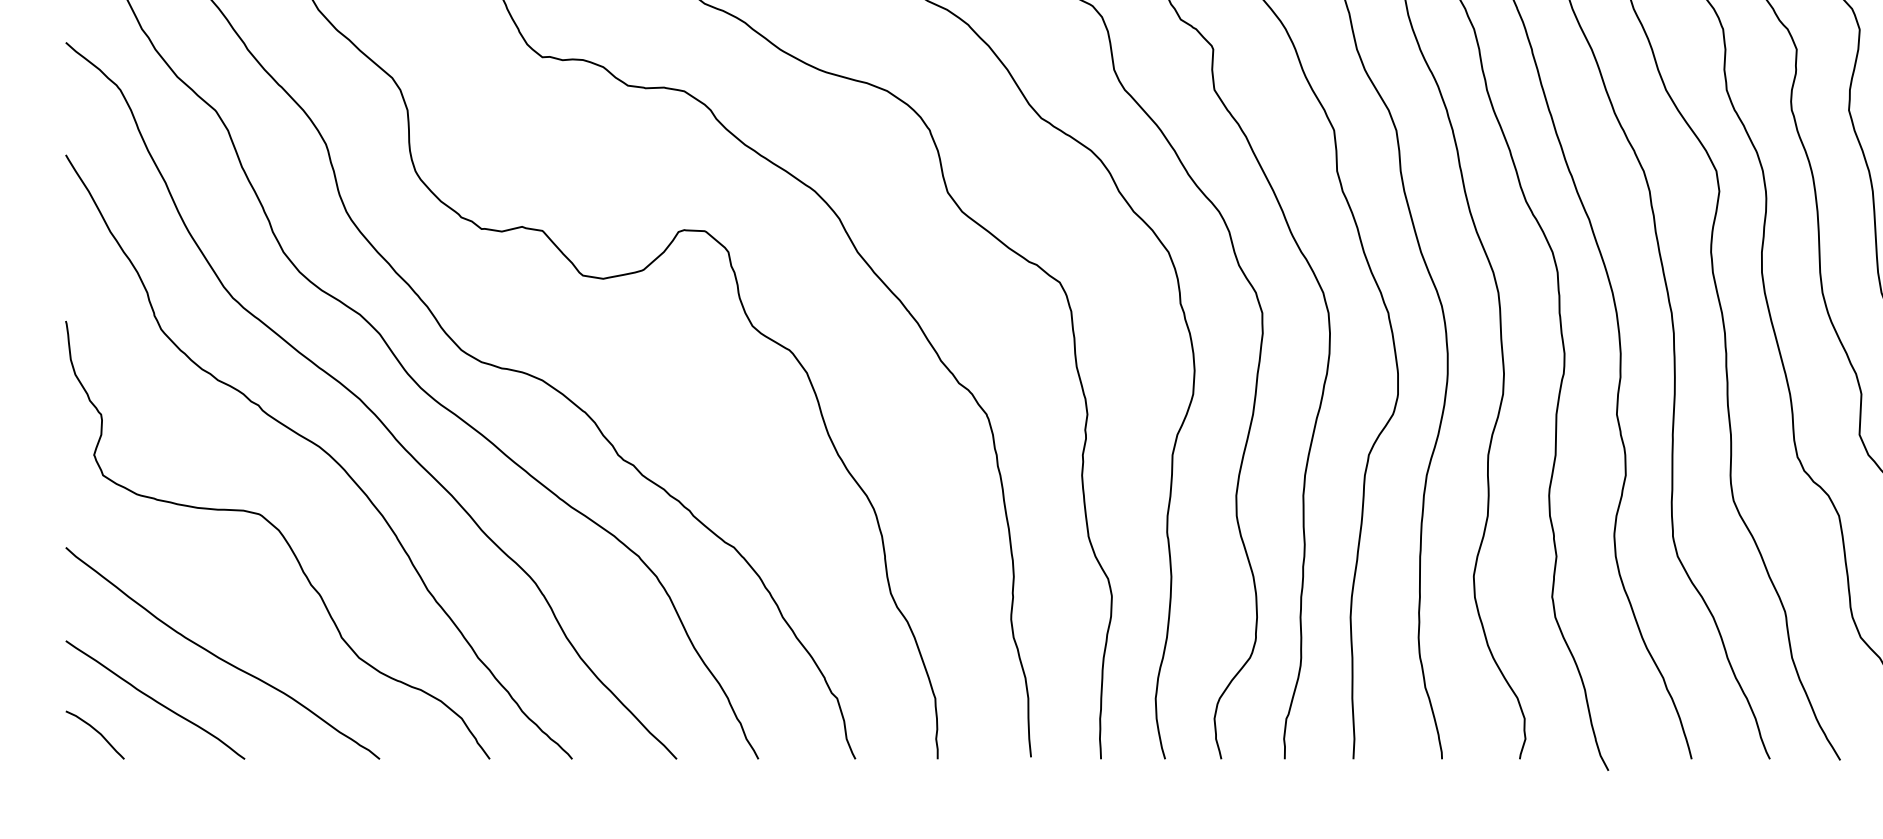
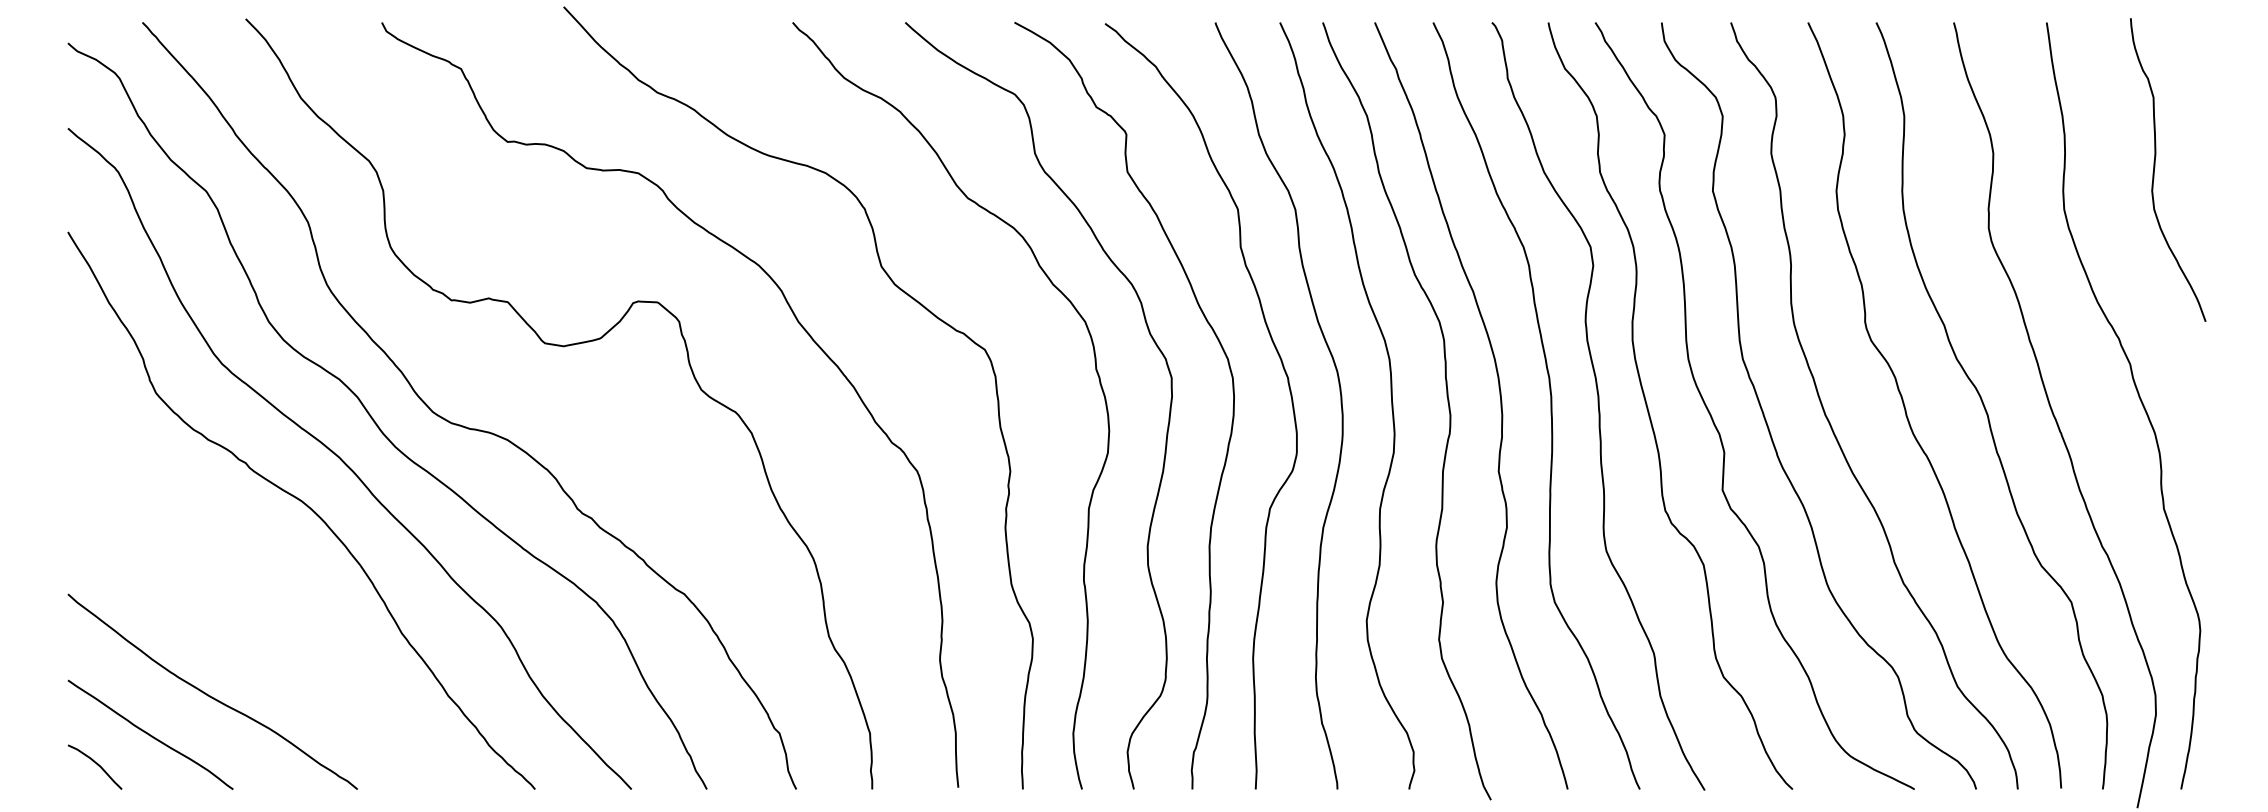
curve: (282, 537) -> (267, 584), removed

